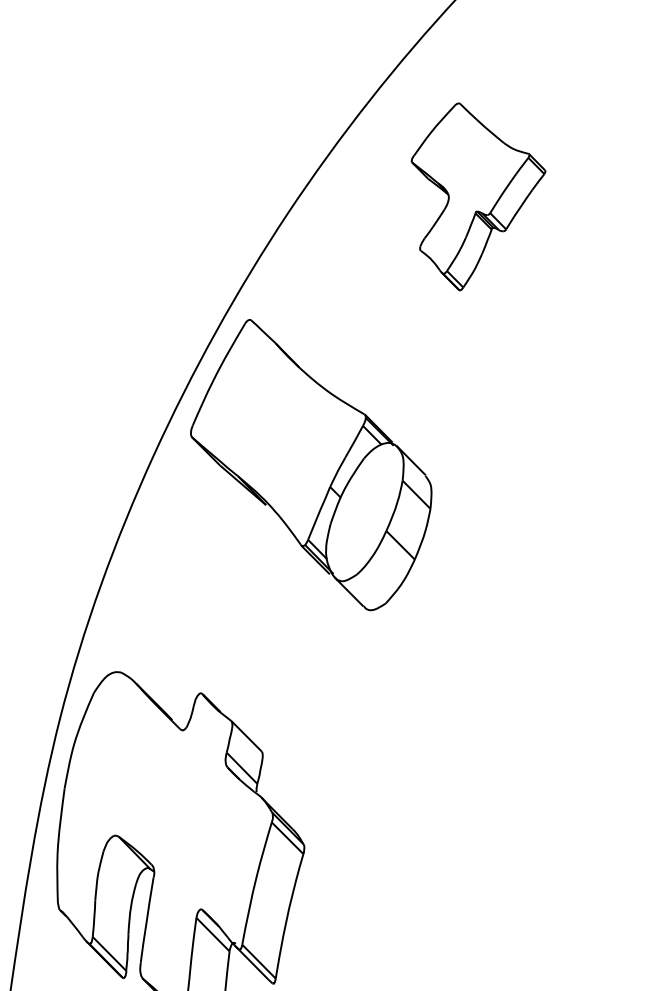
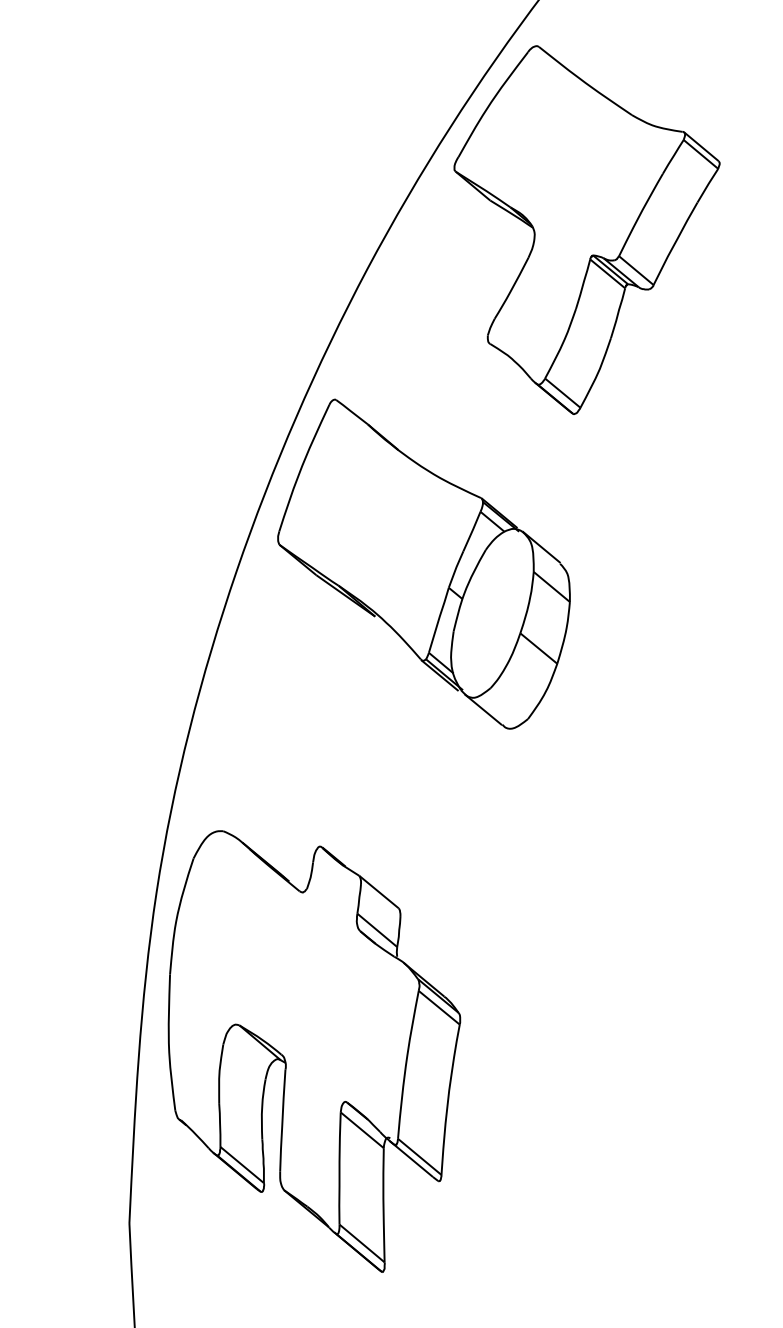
part: (475, 197) -> (586, 229), size x1.67

